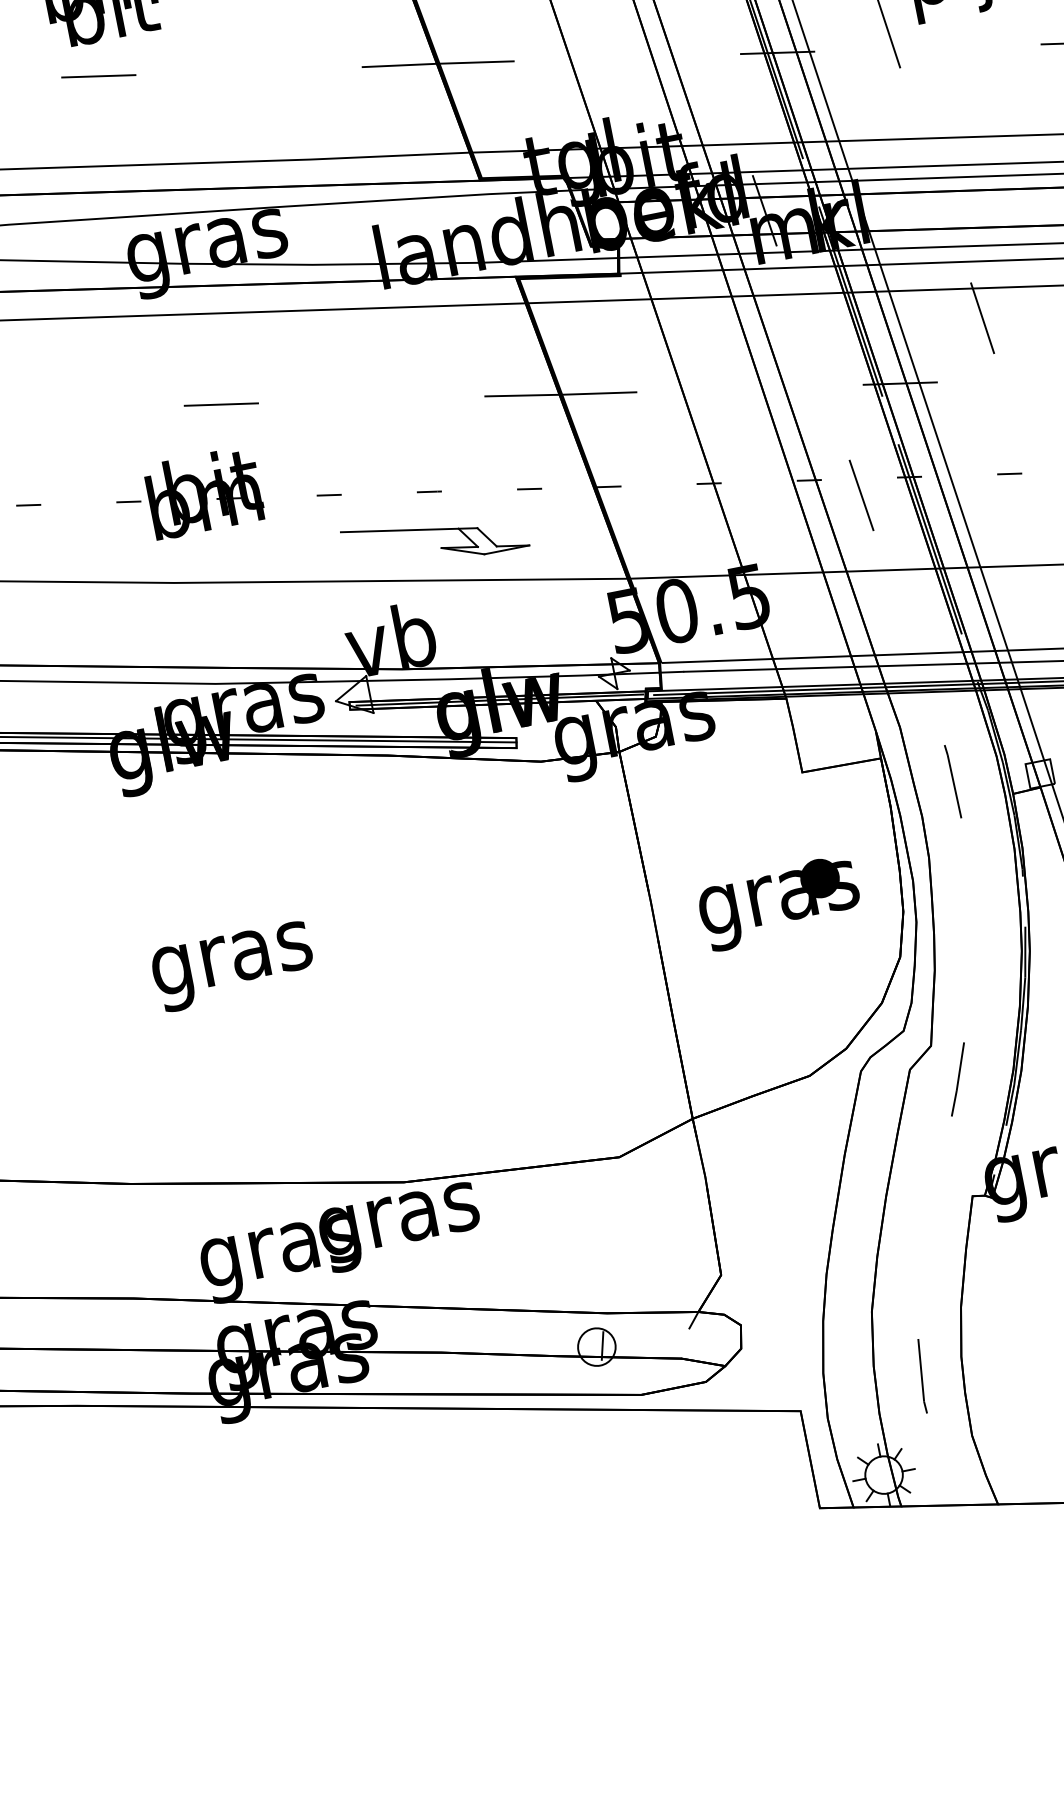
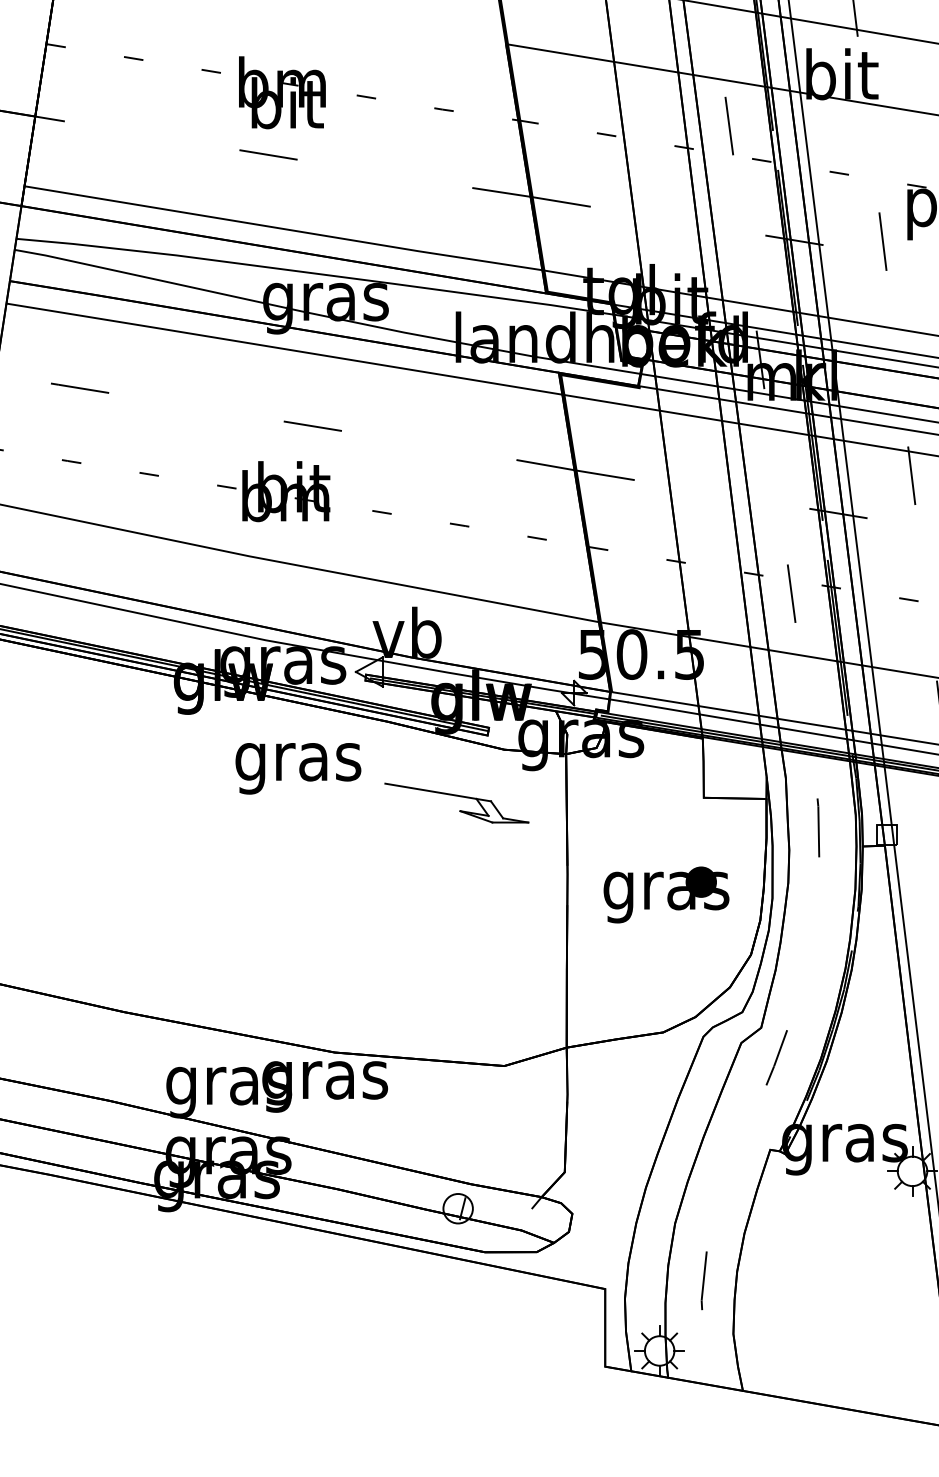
part: (434, 538) -> (456, 802), moved
text: (233, 966) -> (298, 768), moved

